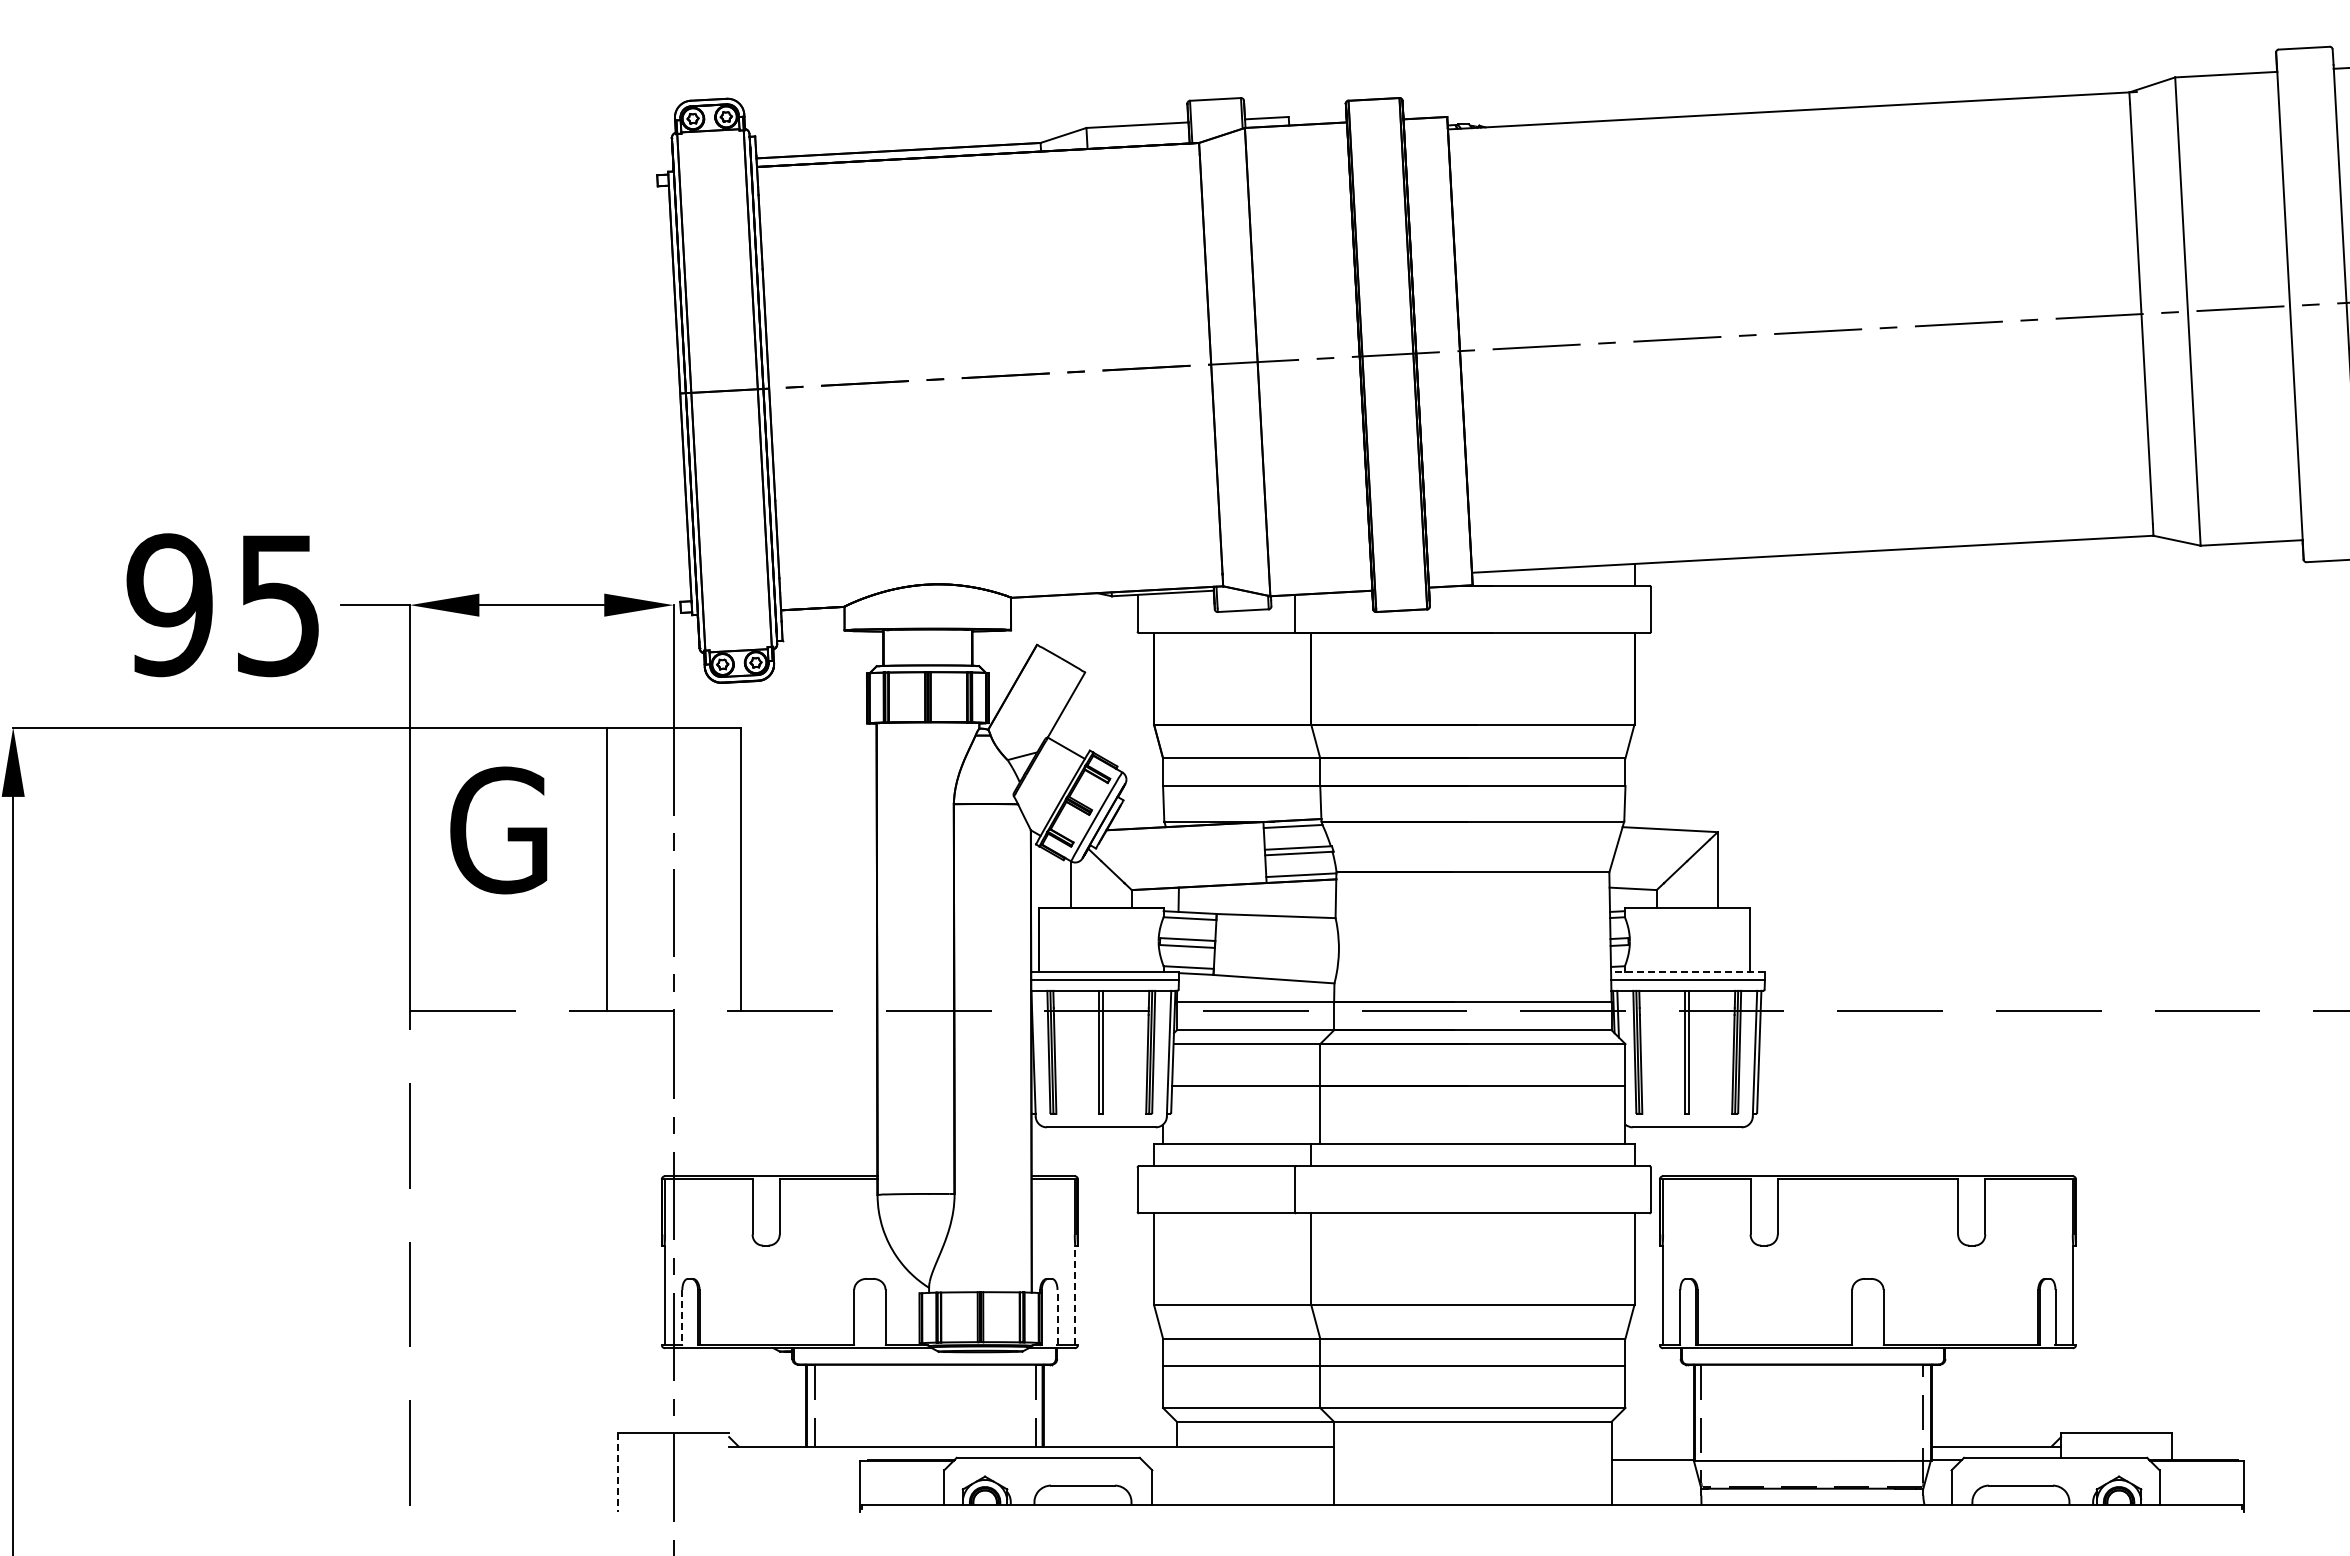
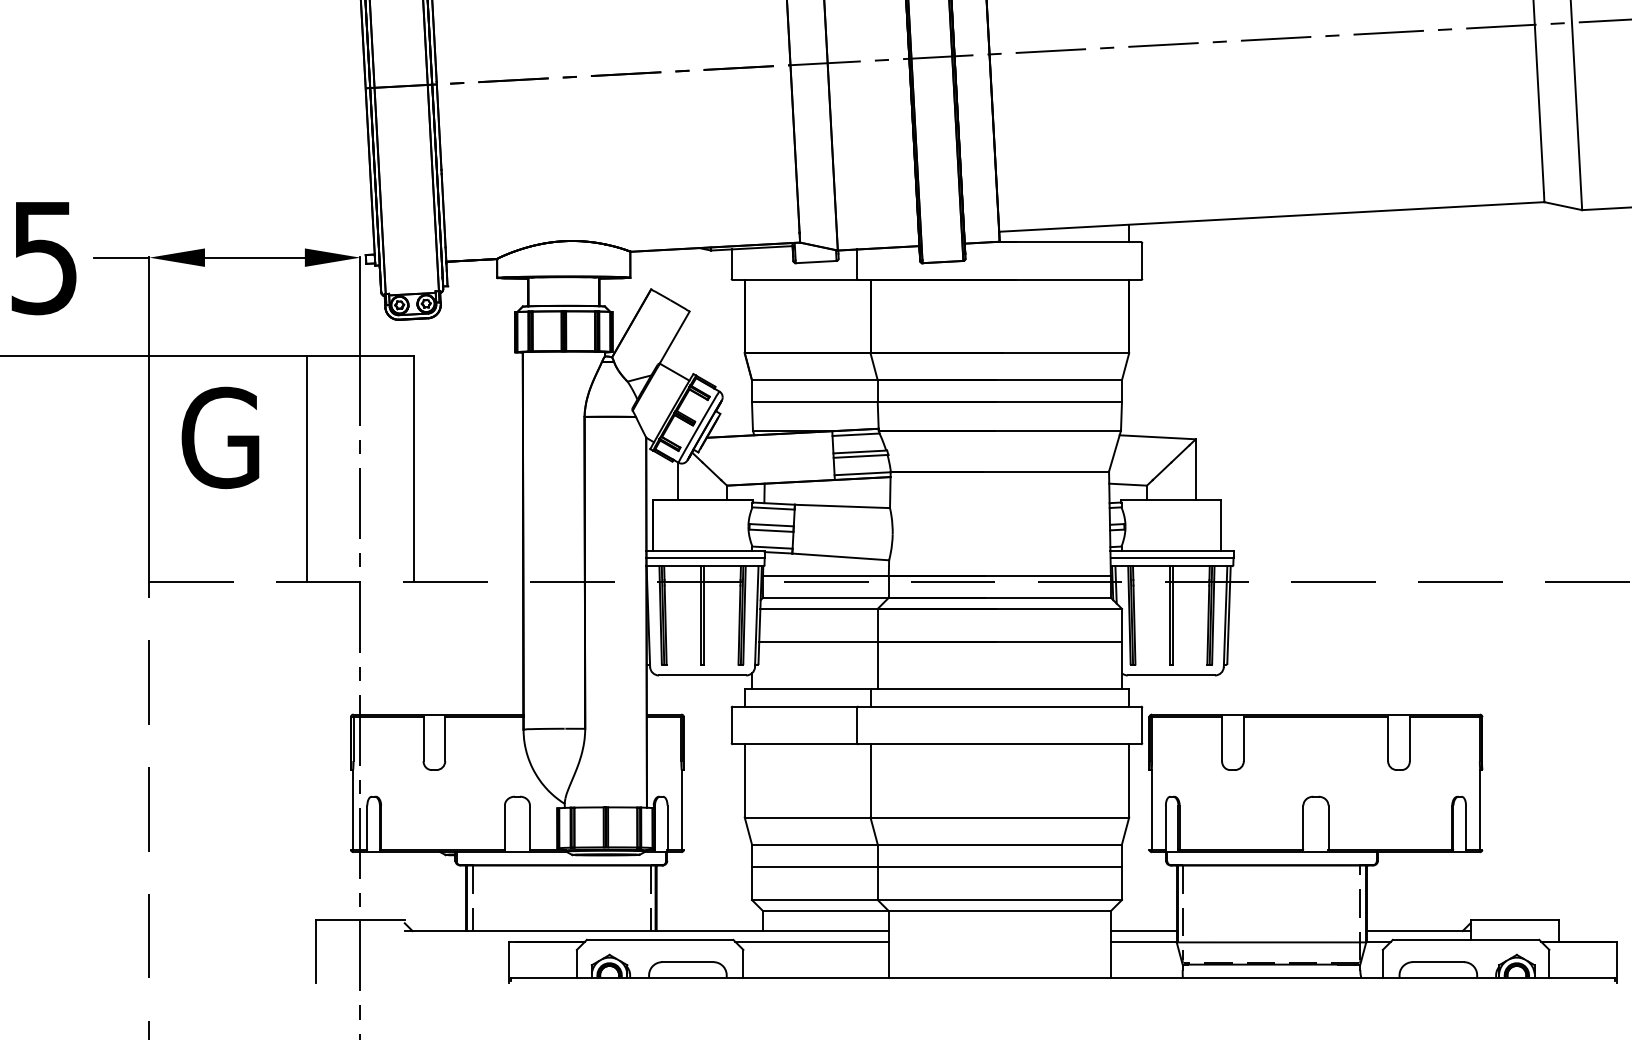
line: (1688, 971) -> (1172, 550), dashed -> solid
line: (1075, 1295) -> (681, 810), dashed -> solid
line: (1057, 1316) -> (667, 826), dashed -> solid
line: (682, 1317) -> (367, 827), dashed -> solid
line: (1652, 1446) -> (1143, 930), added
line: (1238, 1460) -> (812, 942), added
line: (618, 1472) -> (316, 951), dashed -> solid

